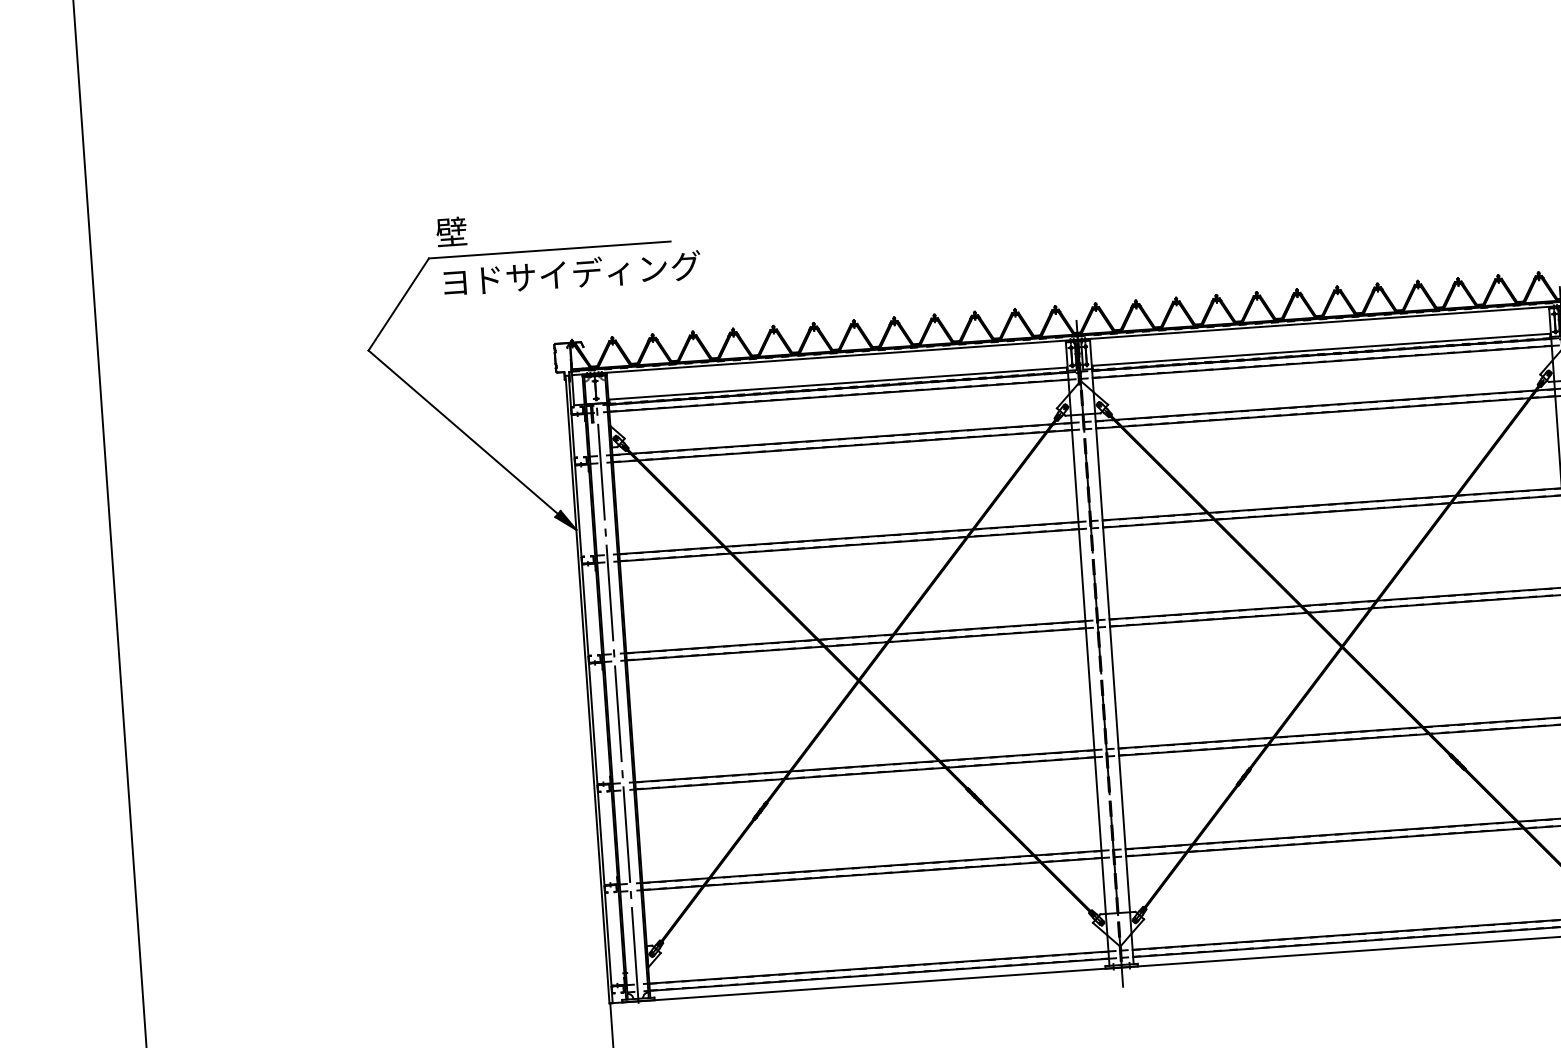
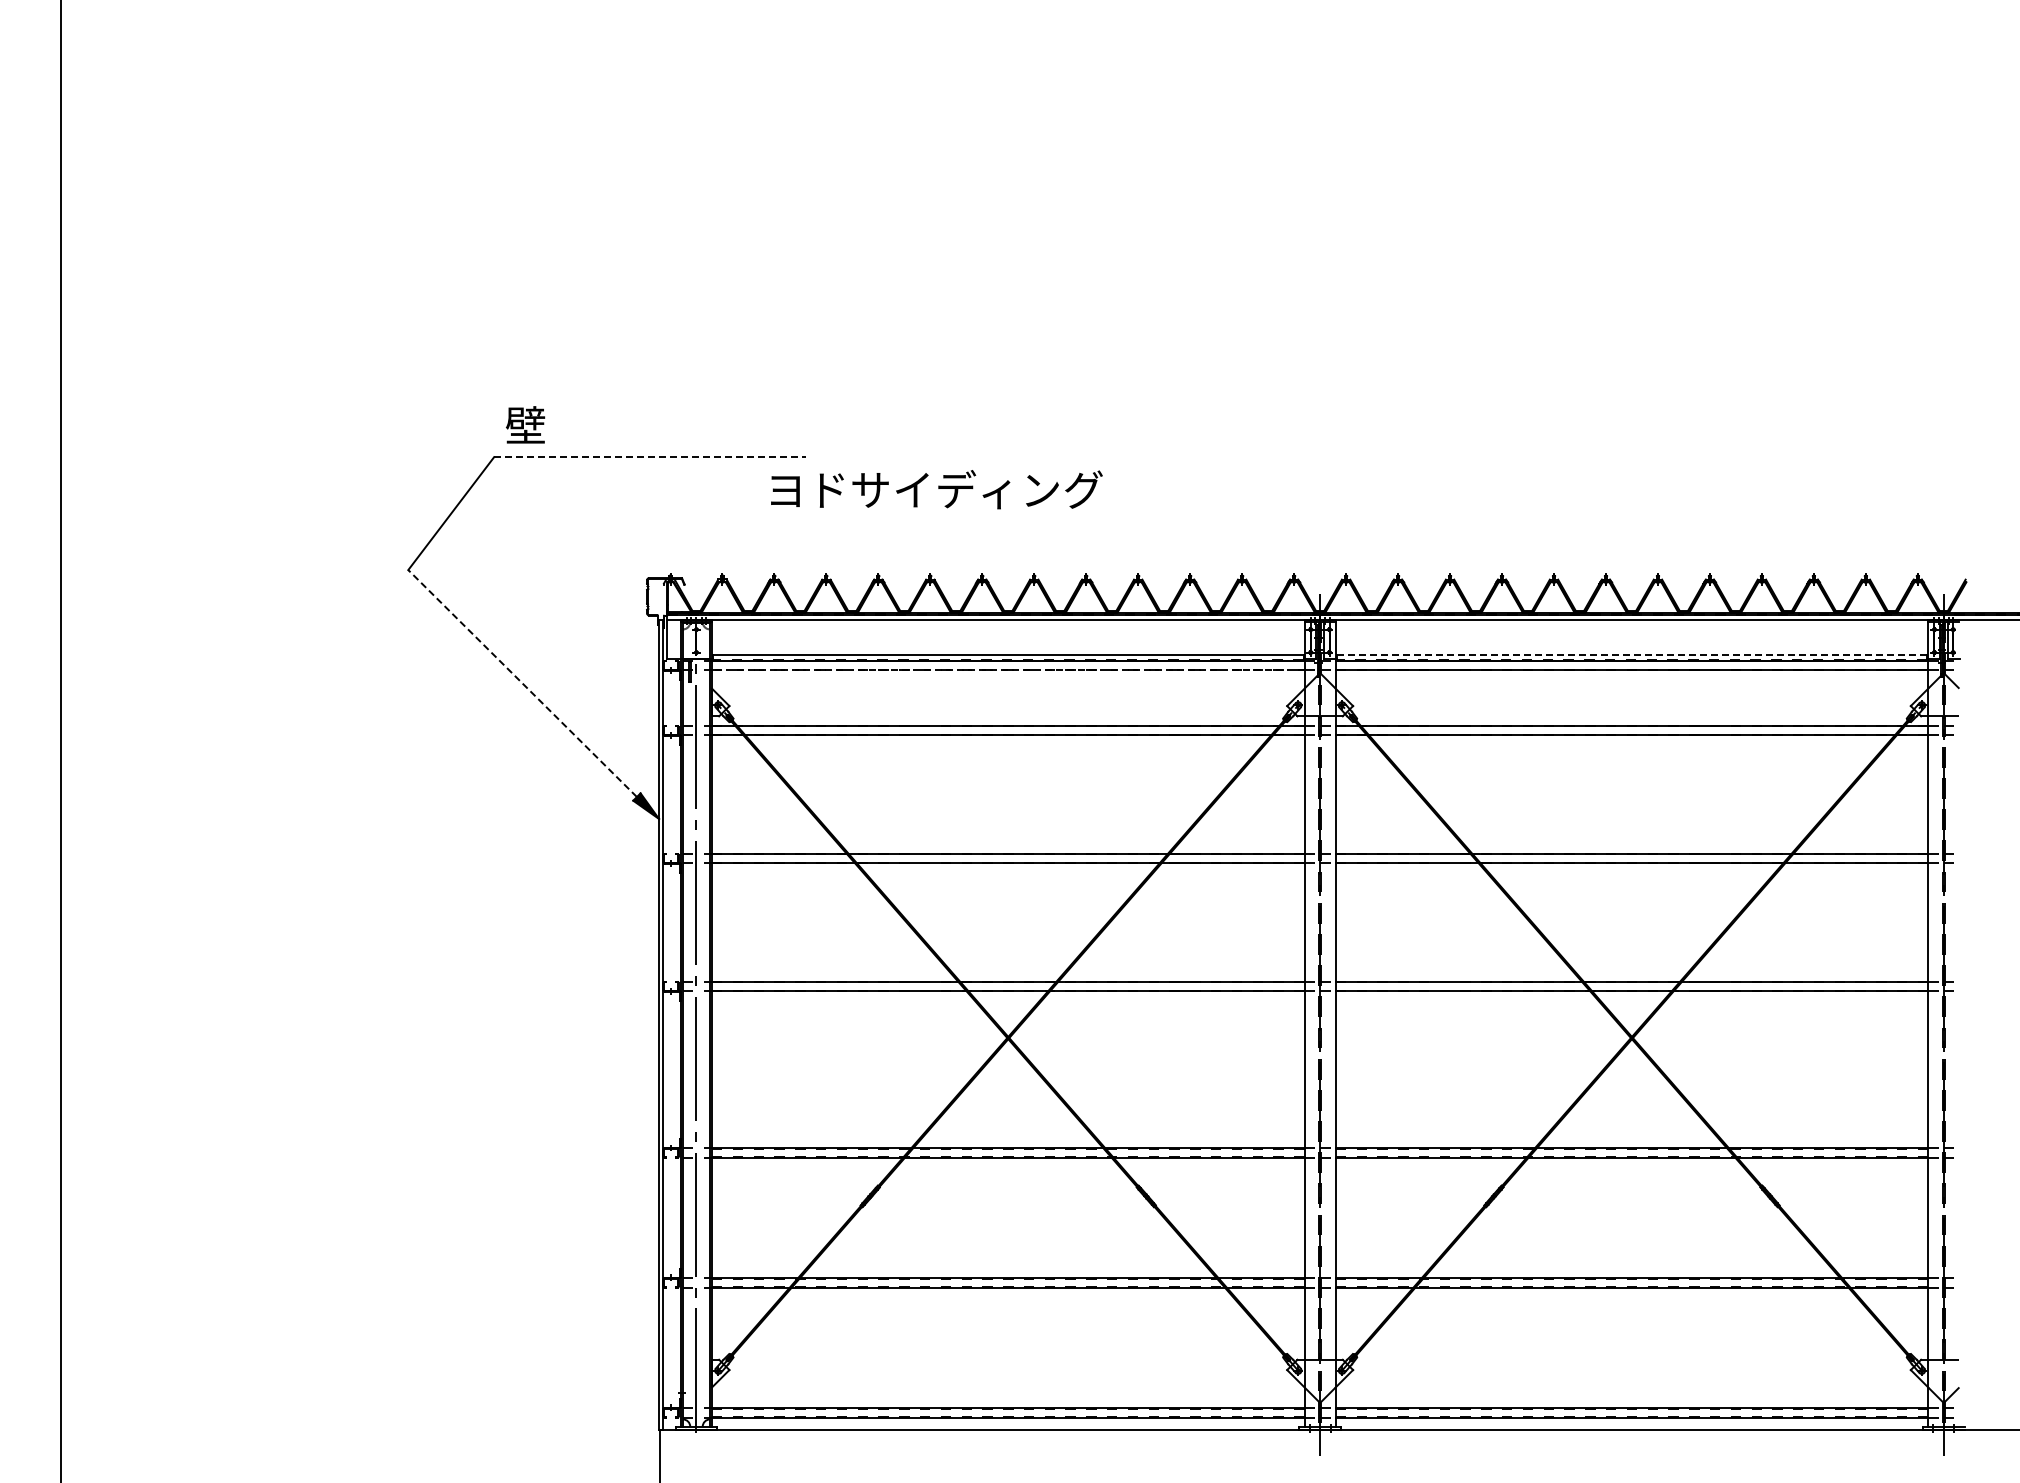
line: (550, 250) -> (650, 457), solid -> dashed
text: (572, 273) -> (936, 489), moved
line: (1321, 349) -> (1631, 654), solid -> dashed
line: (838, 395) -> (1007, 670), solid -> dashed
line: (463, 432) -> (522, 683), solid -> dashed

